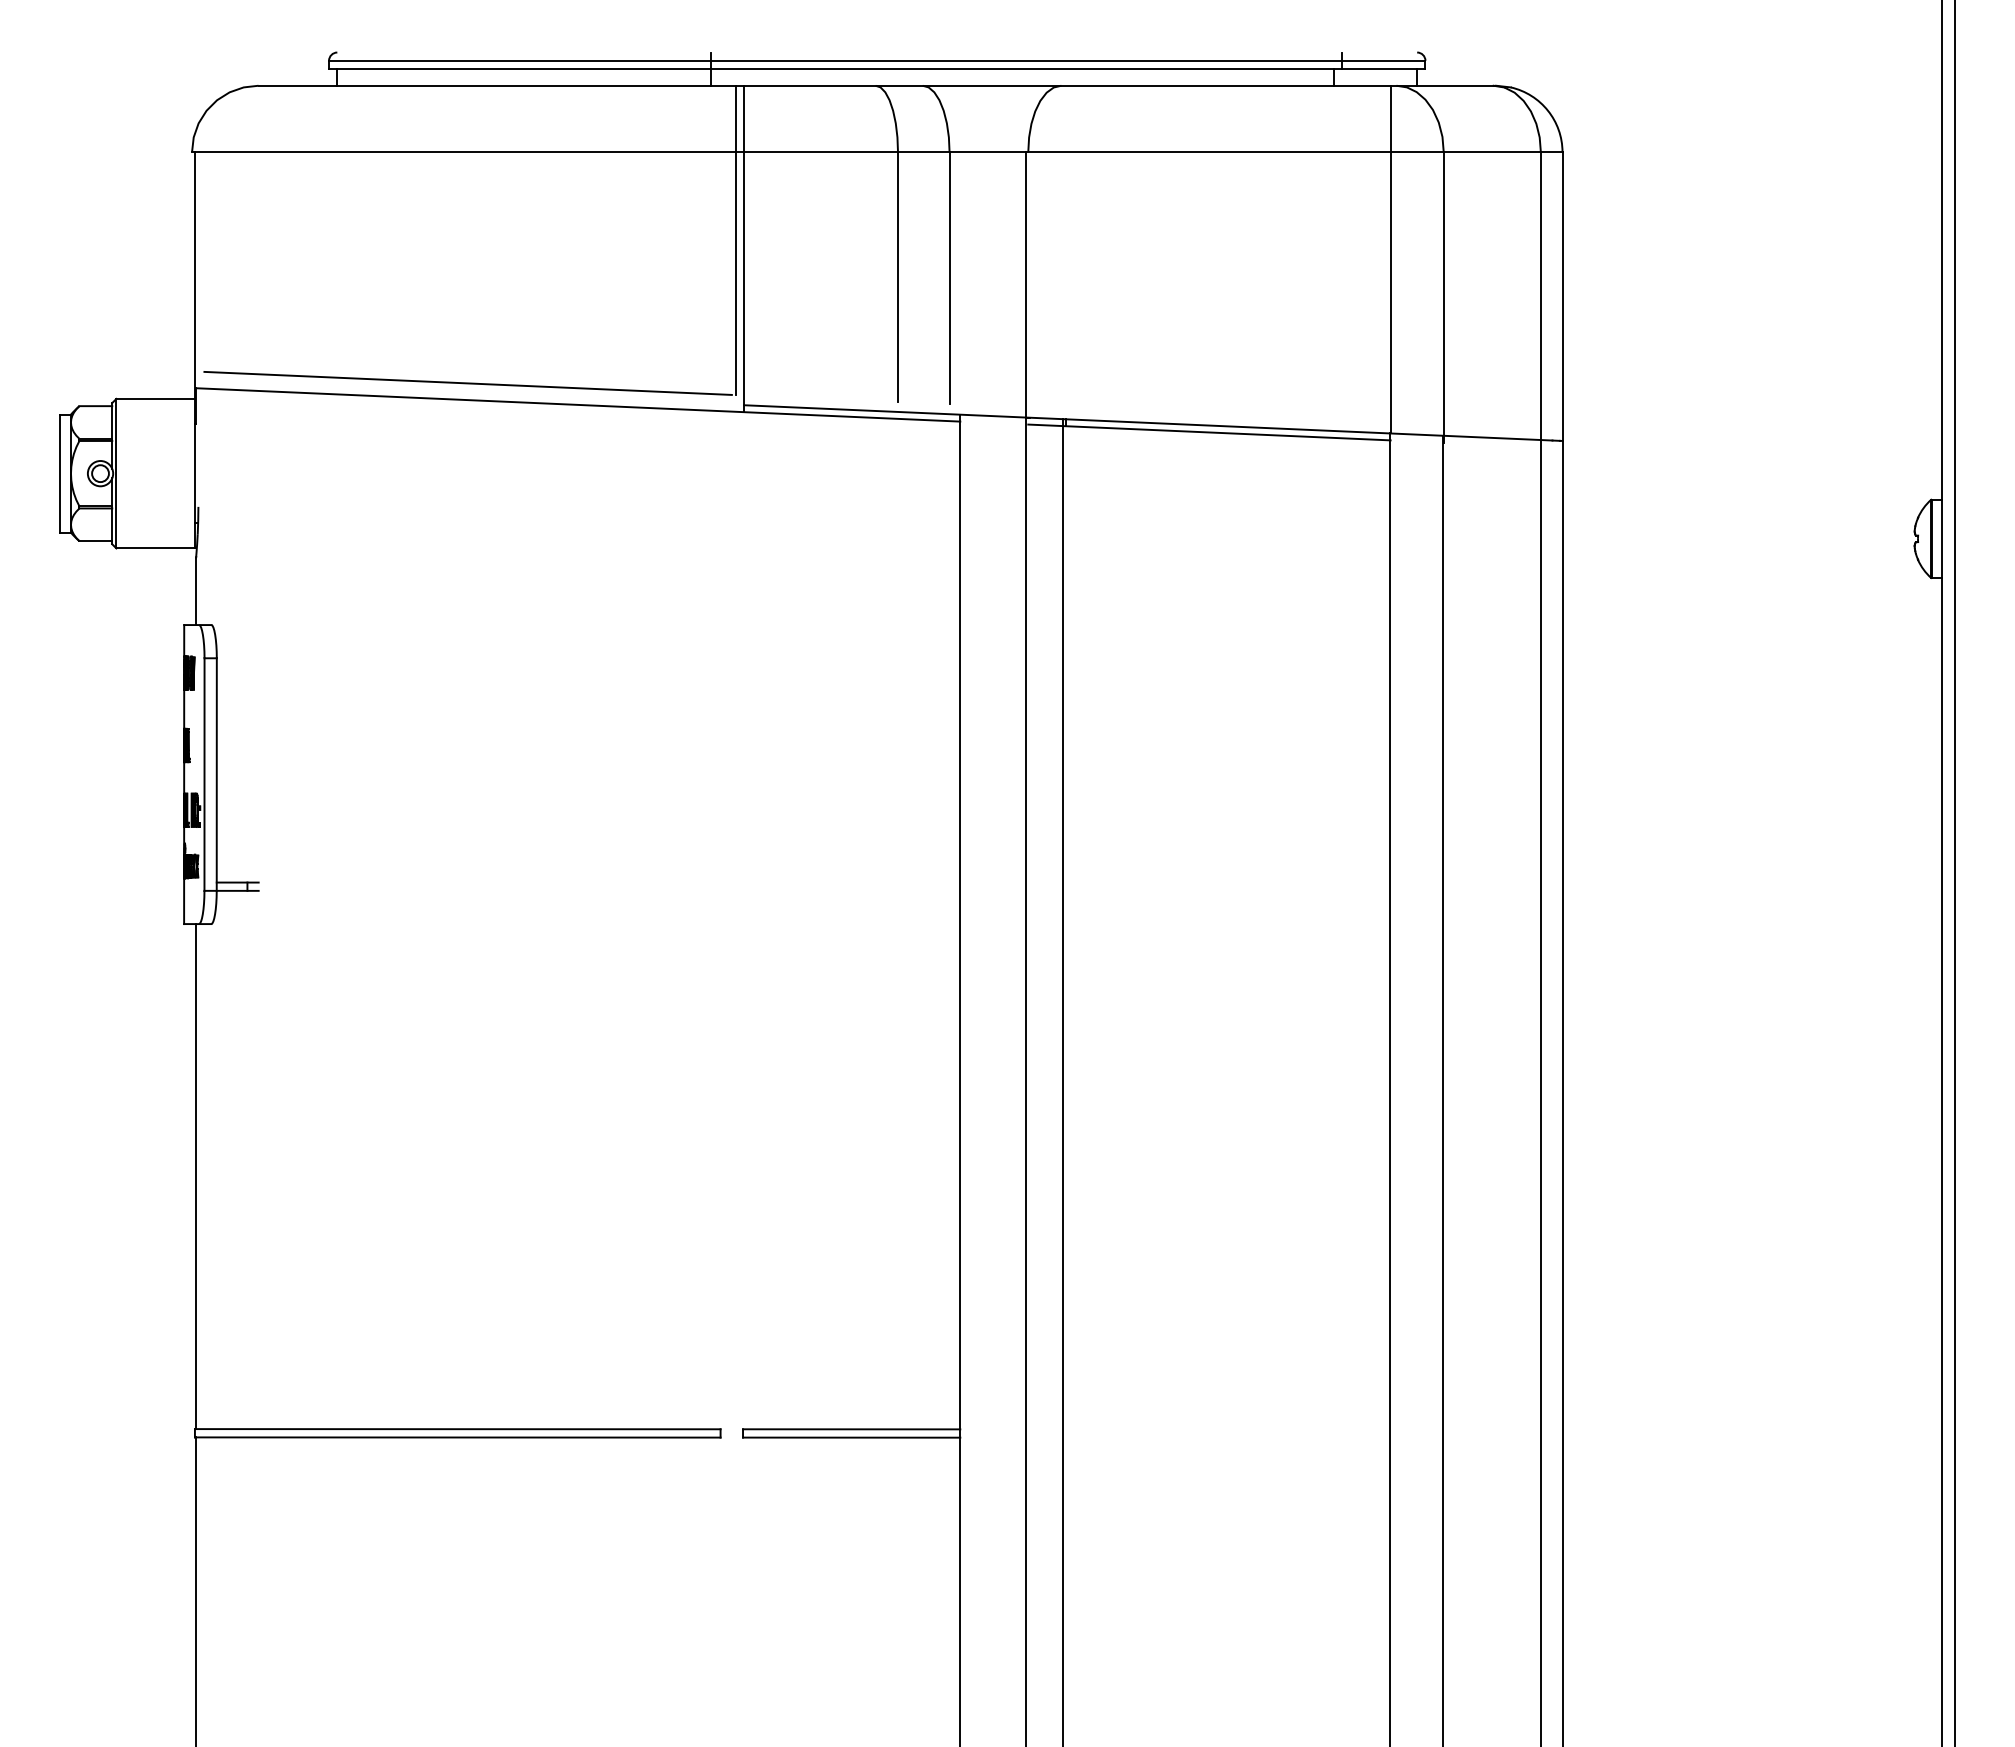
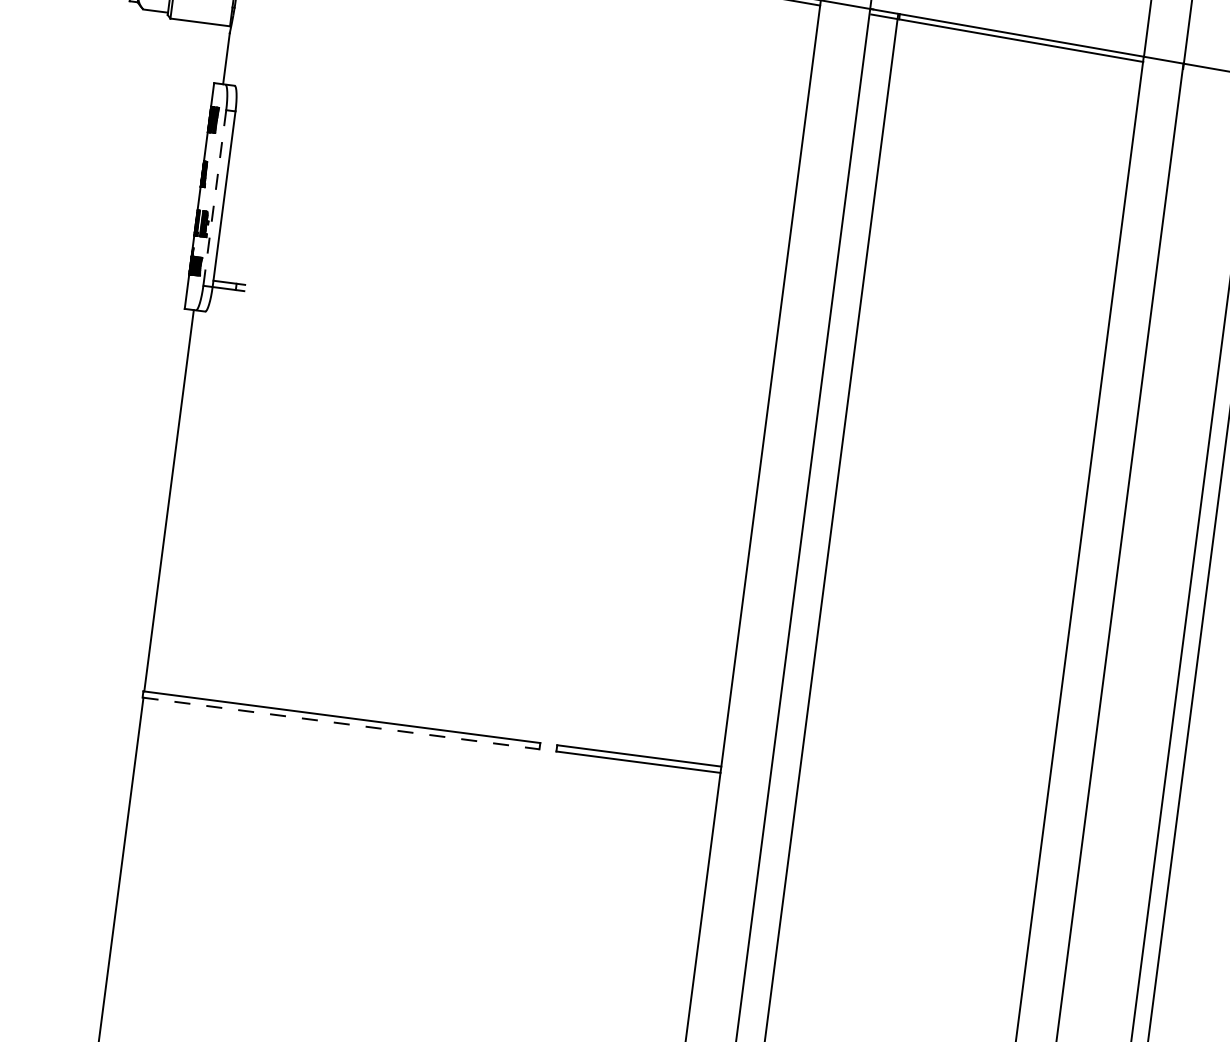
line: (204, 775) -> (214, 198), solid -> dashed
line: (457, 1437) -> (340, 723), solid -> dashed

